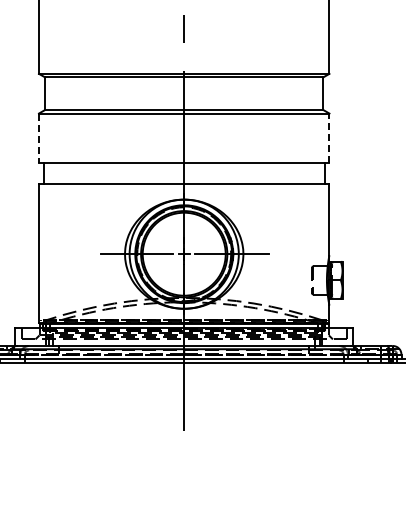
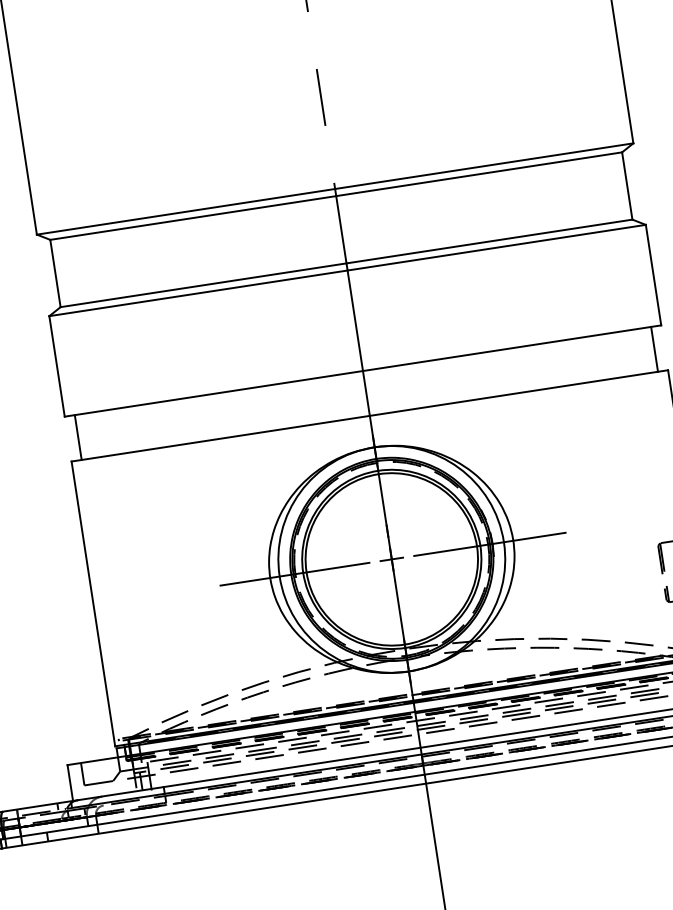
line: (329, 137) -> (653, 274), dashed -> solid
line: (39, 138) -> (58, 367), dashed -> solid

